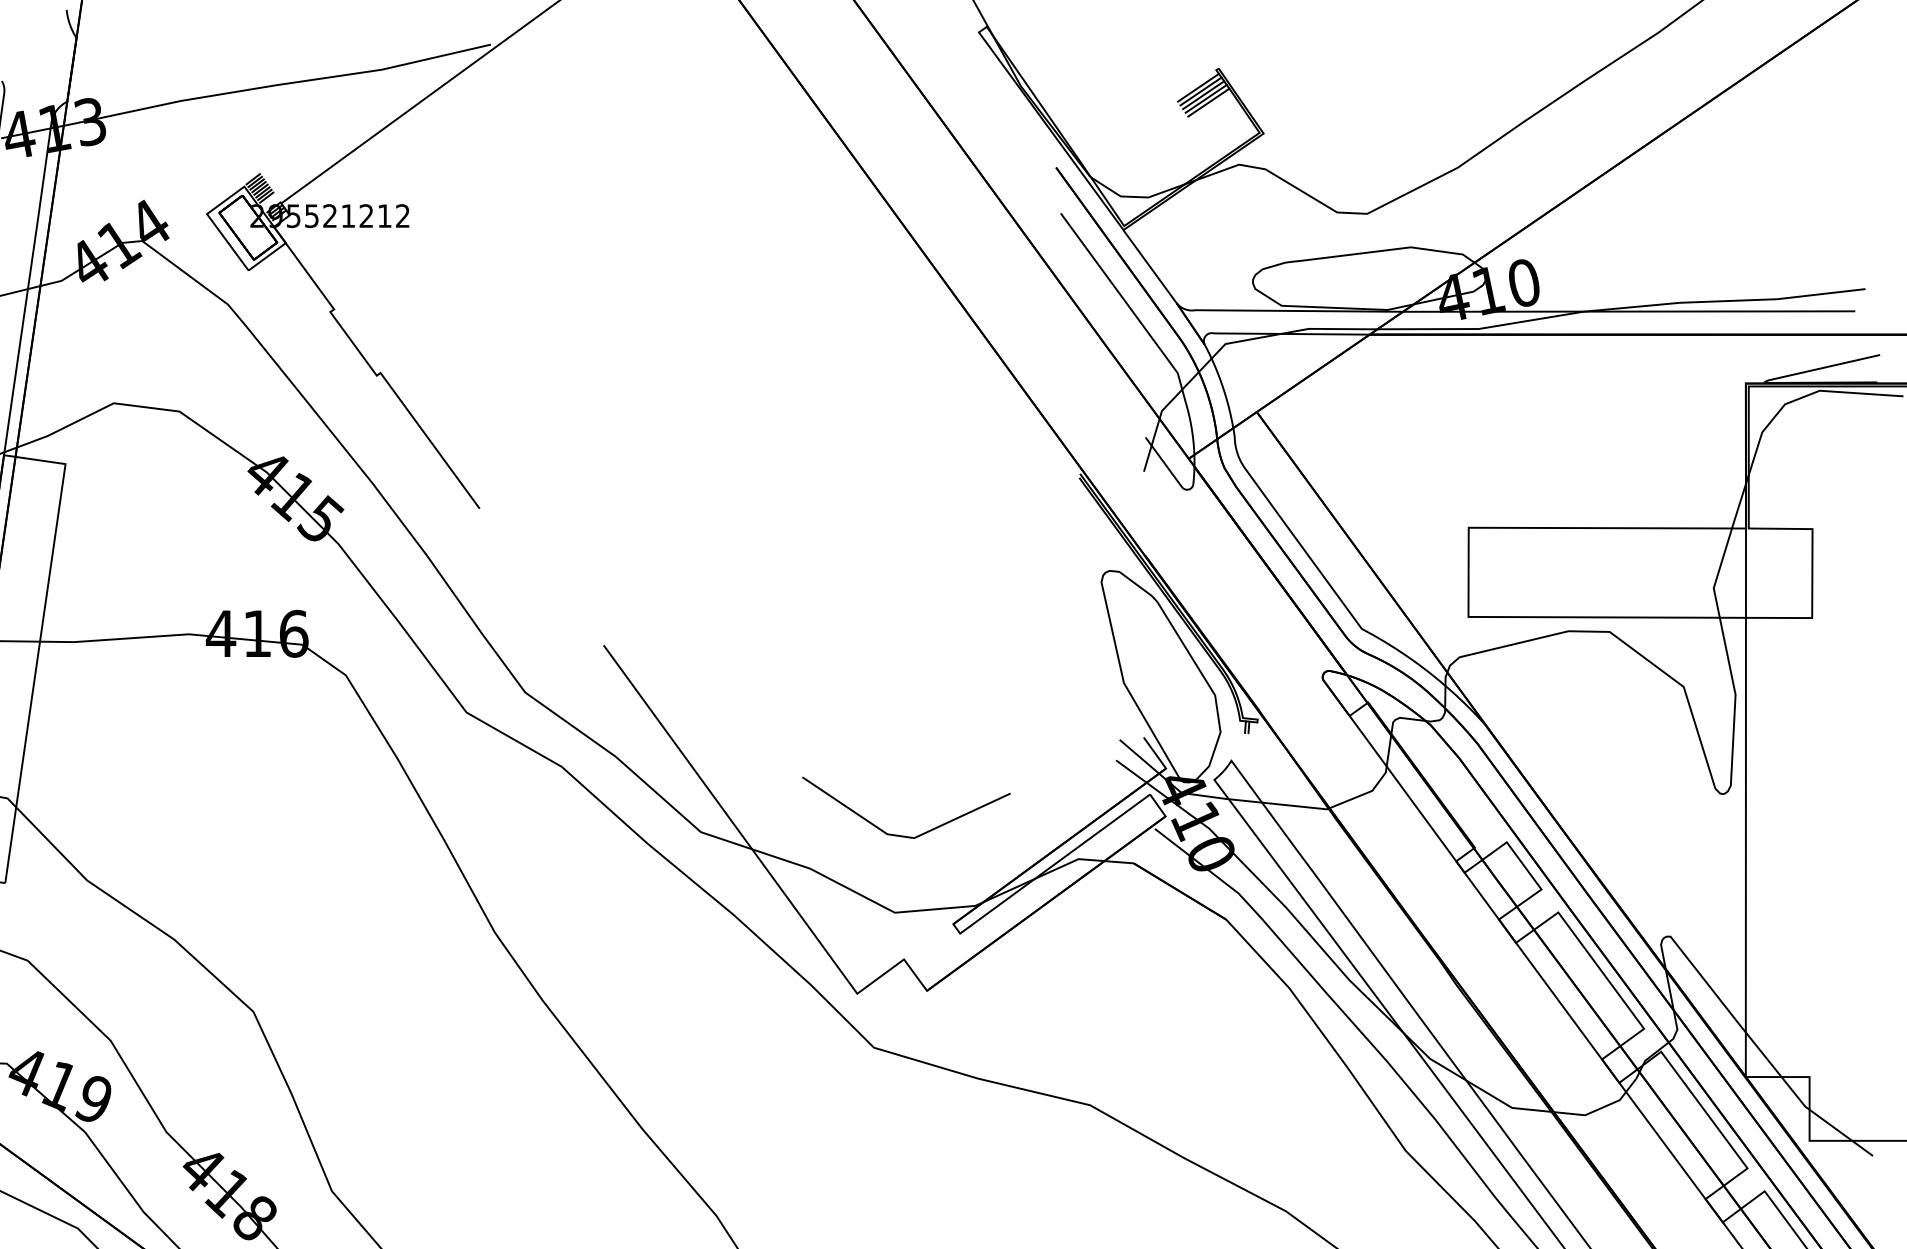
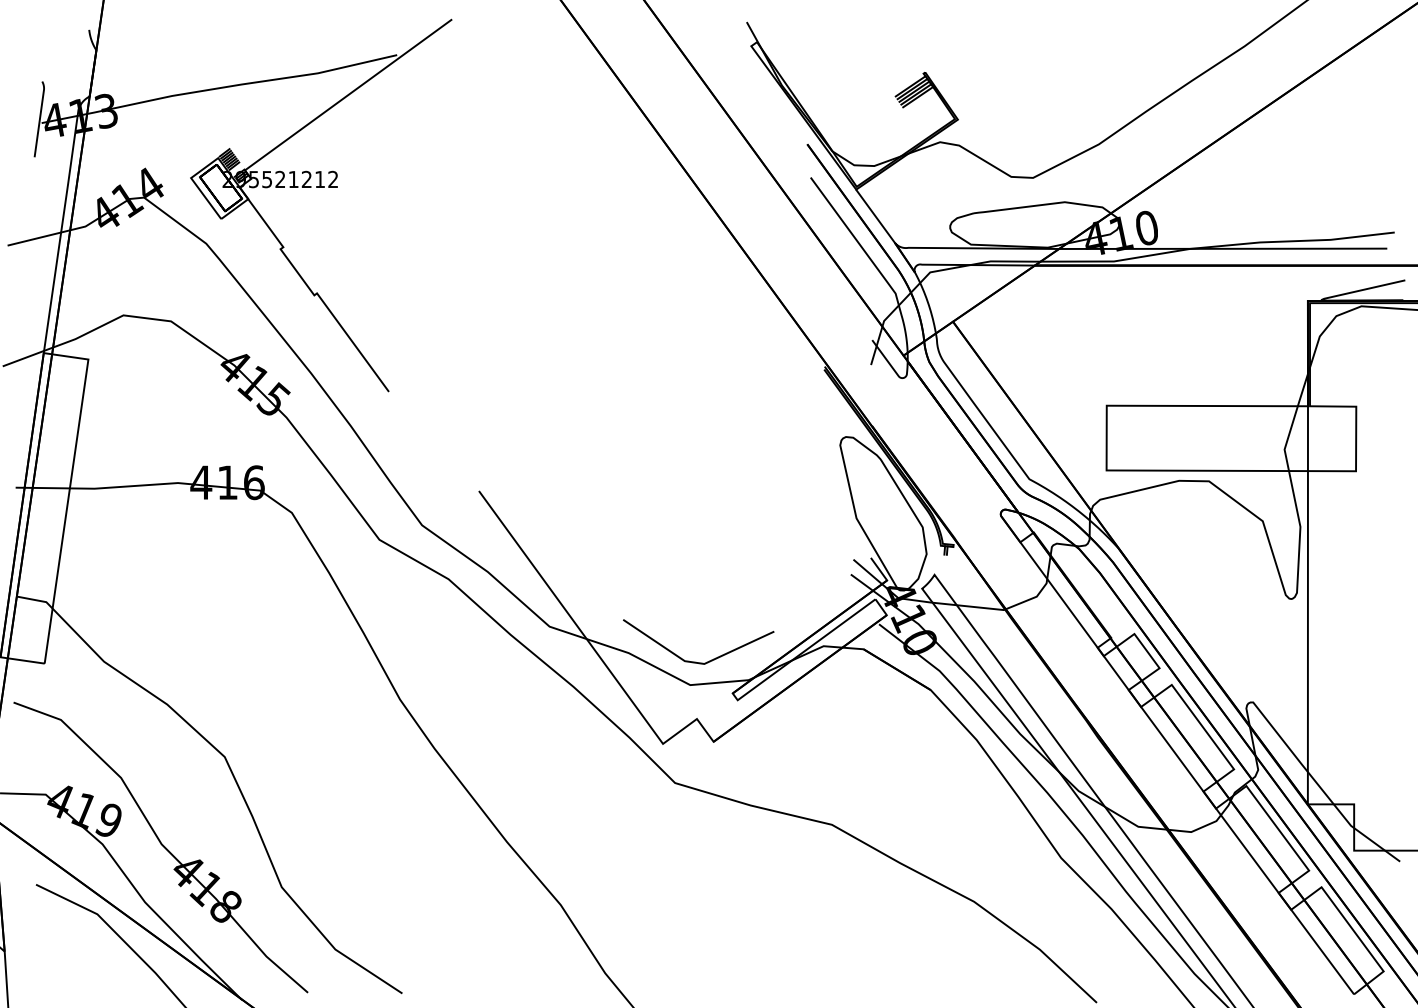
line: (903, 834) -> (696, 661), moved

